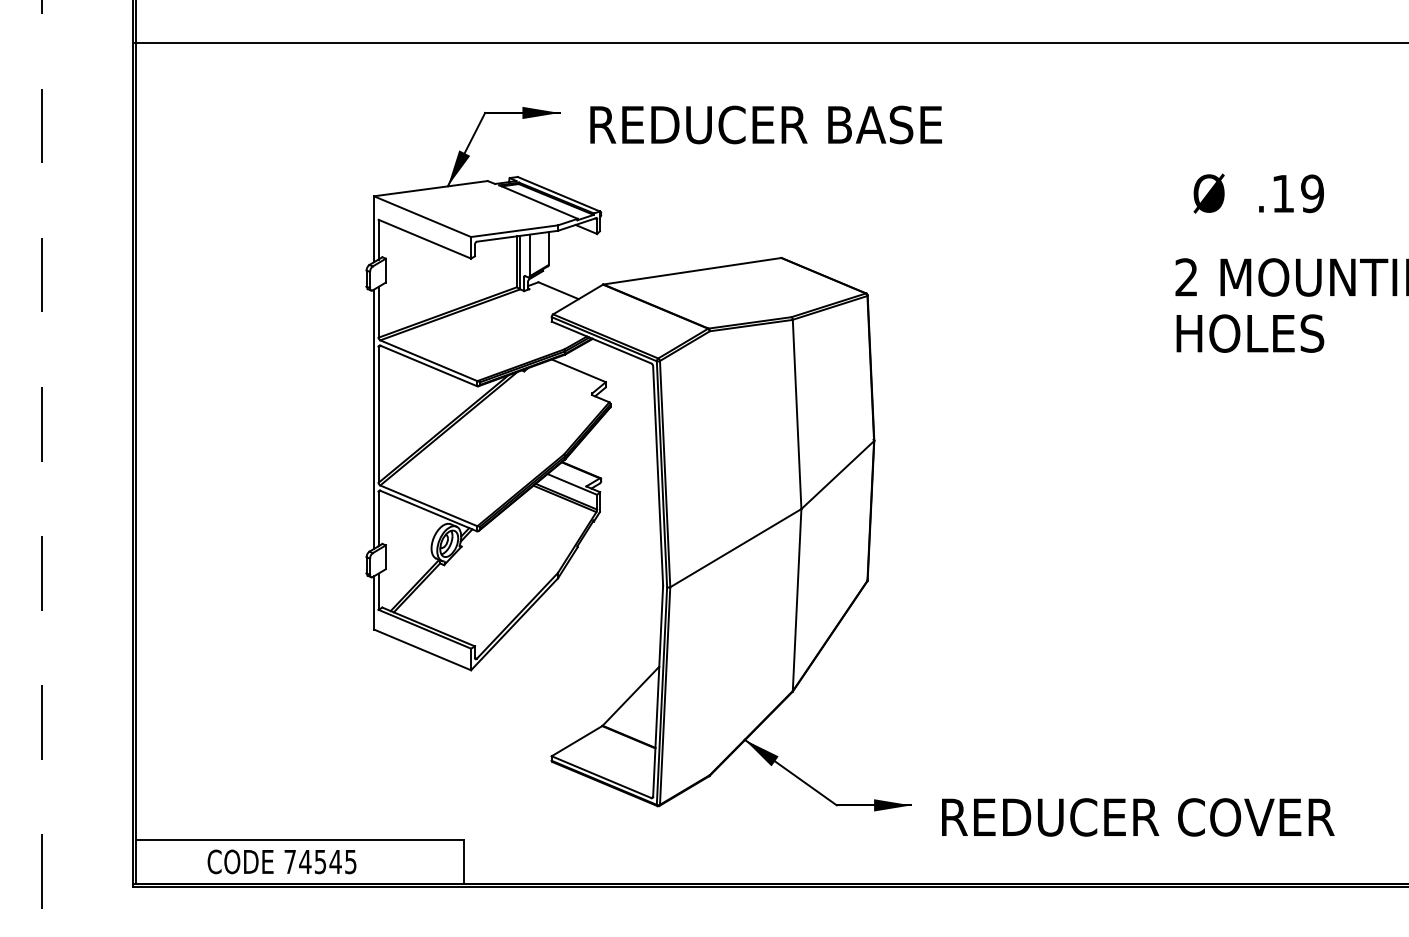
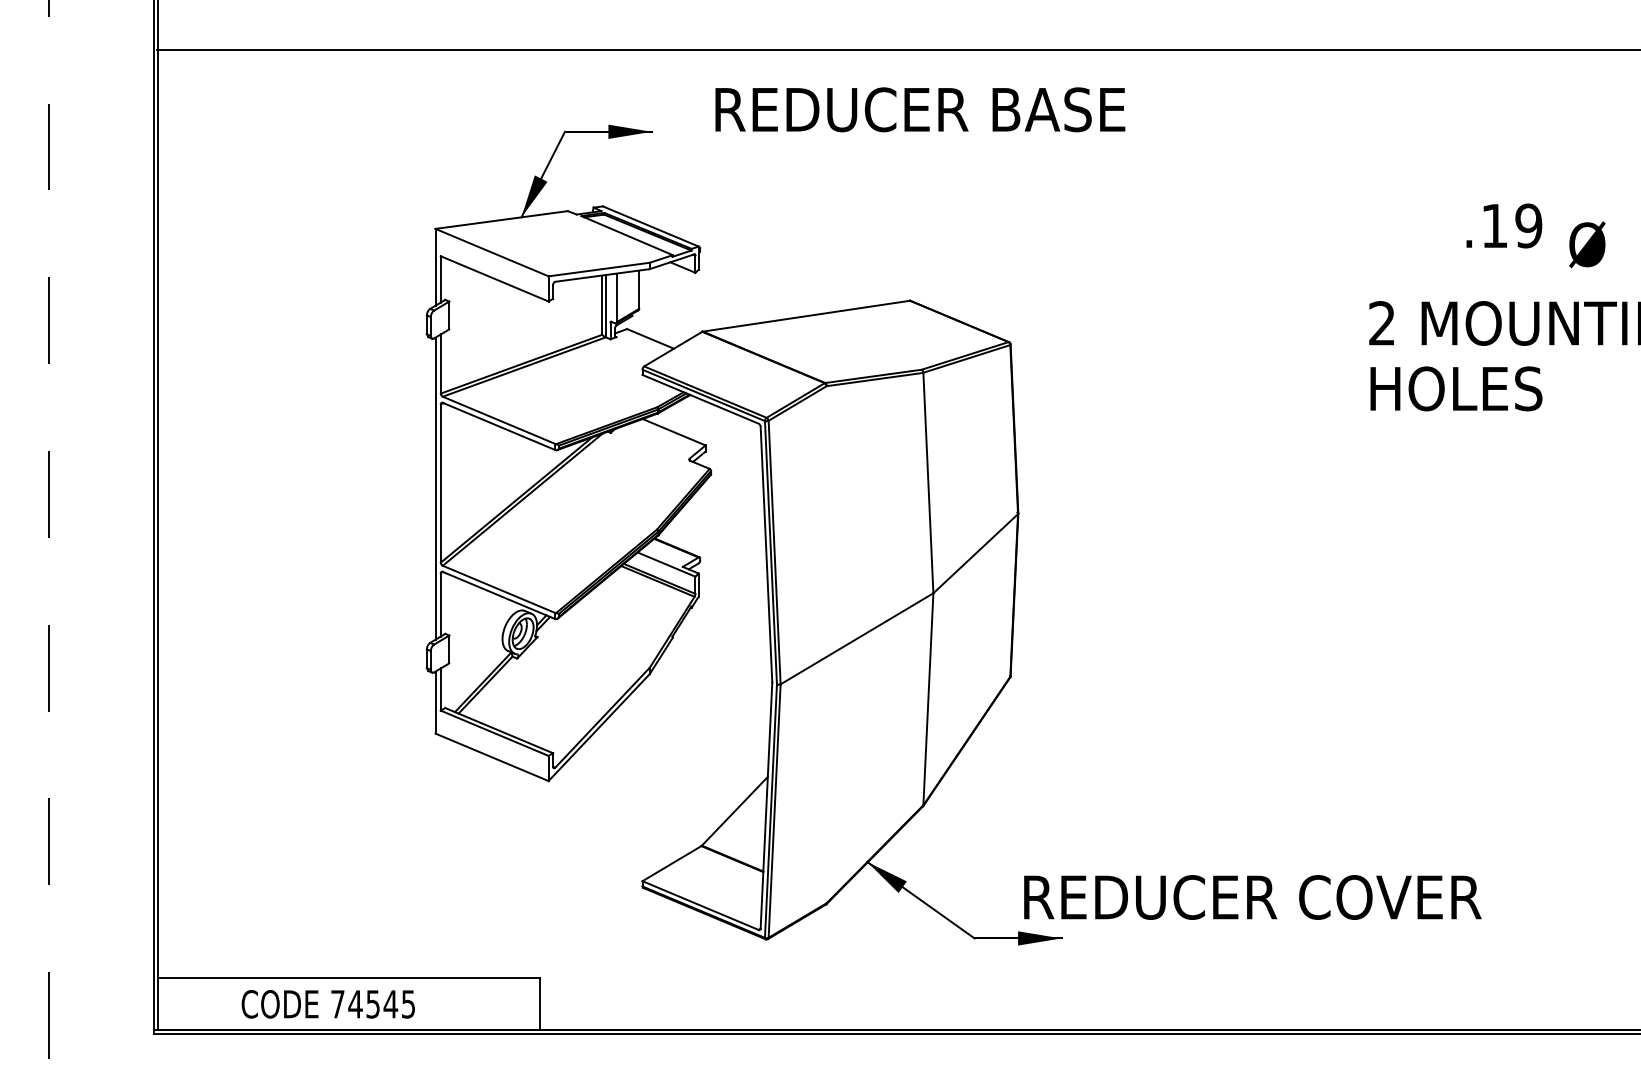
text: (766, 124) -> (920, 109), moved
text: (1209, 193) -> (1587, 244), moved
text: (1137, 817) -> (1252, 897), moved

